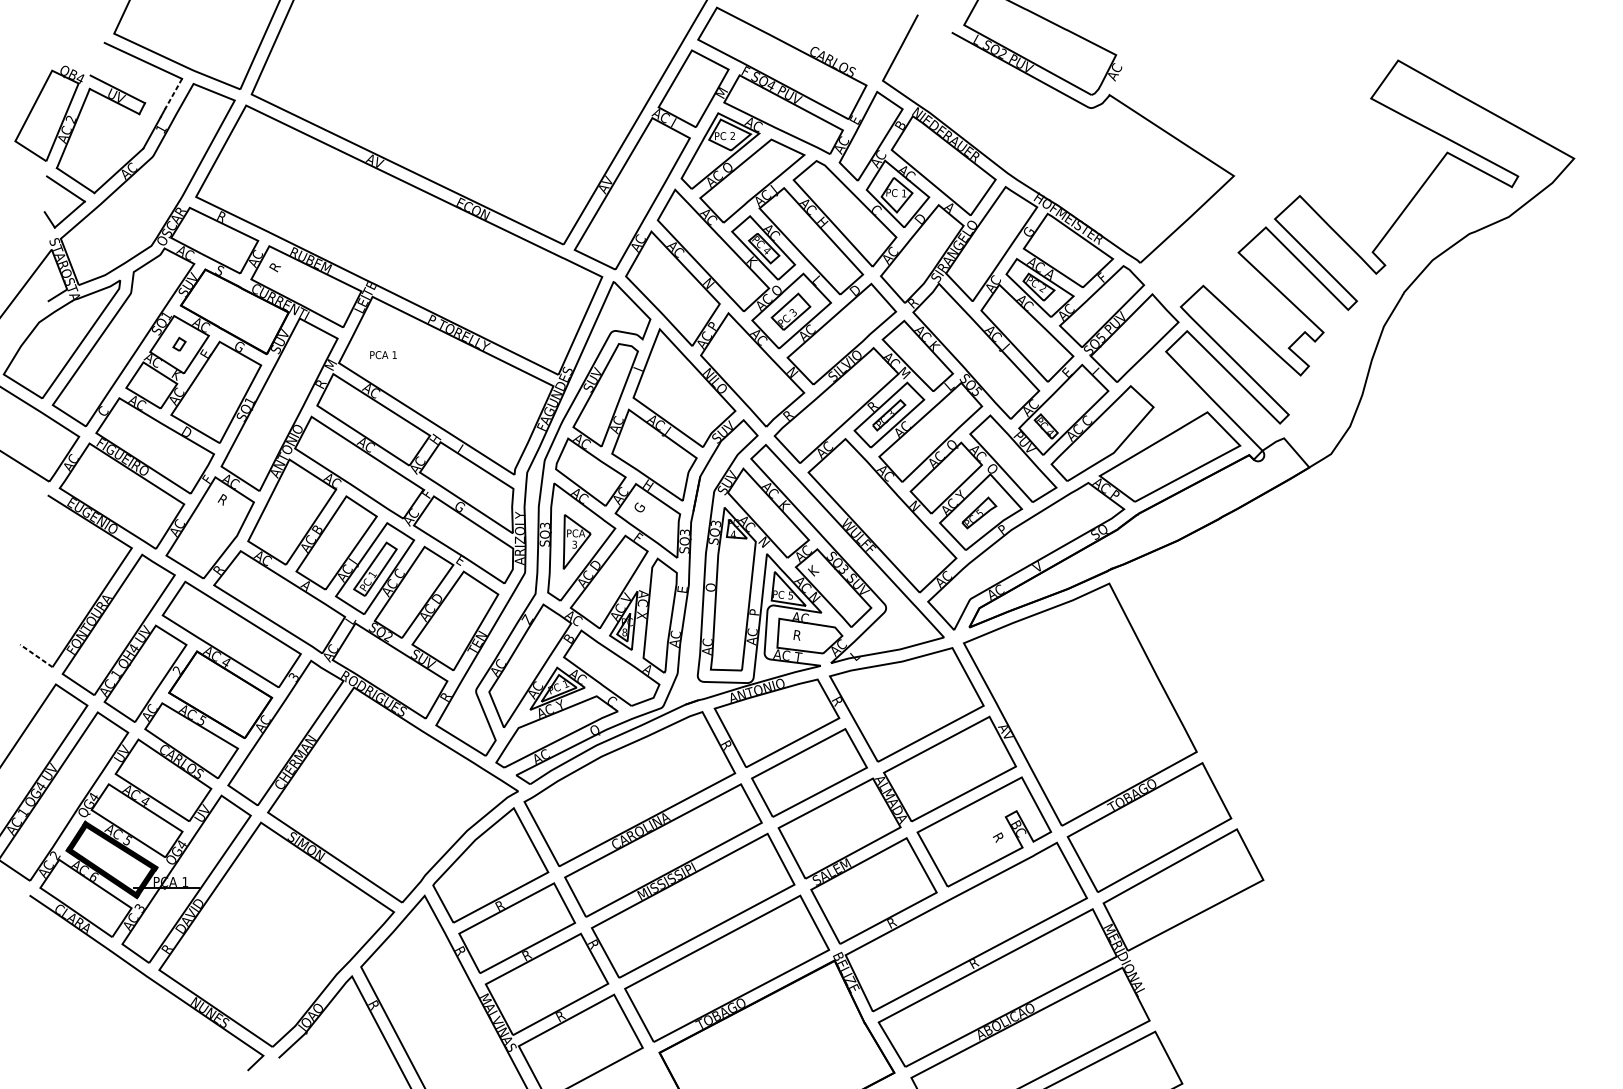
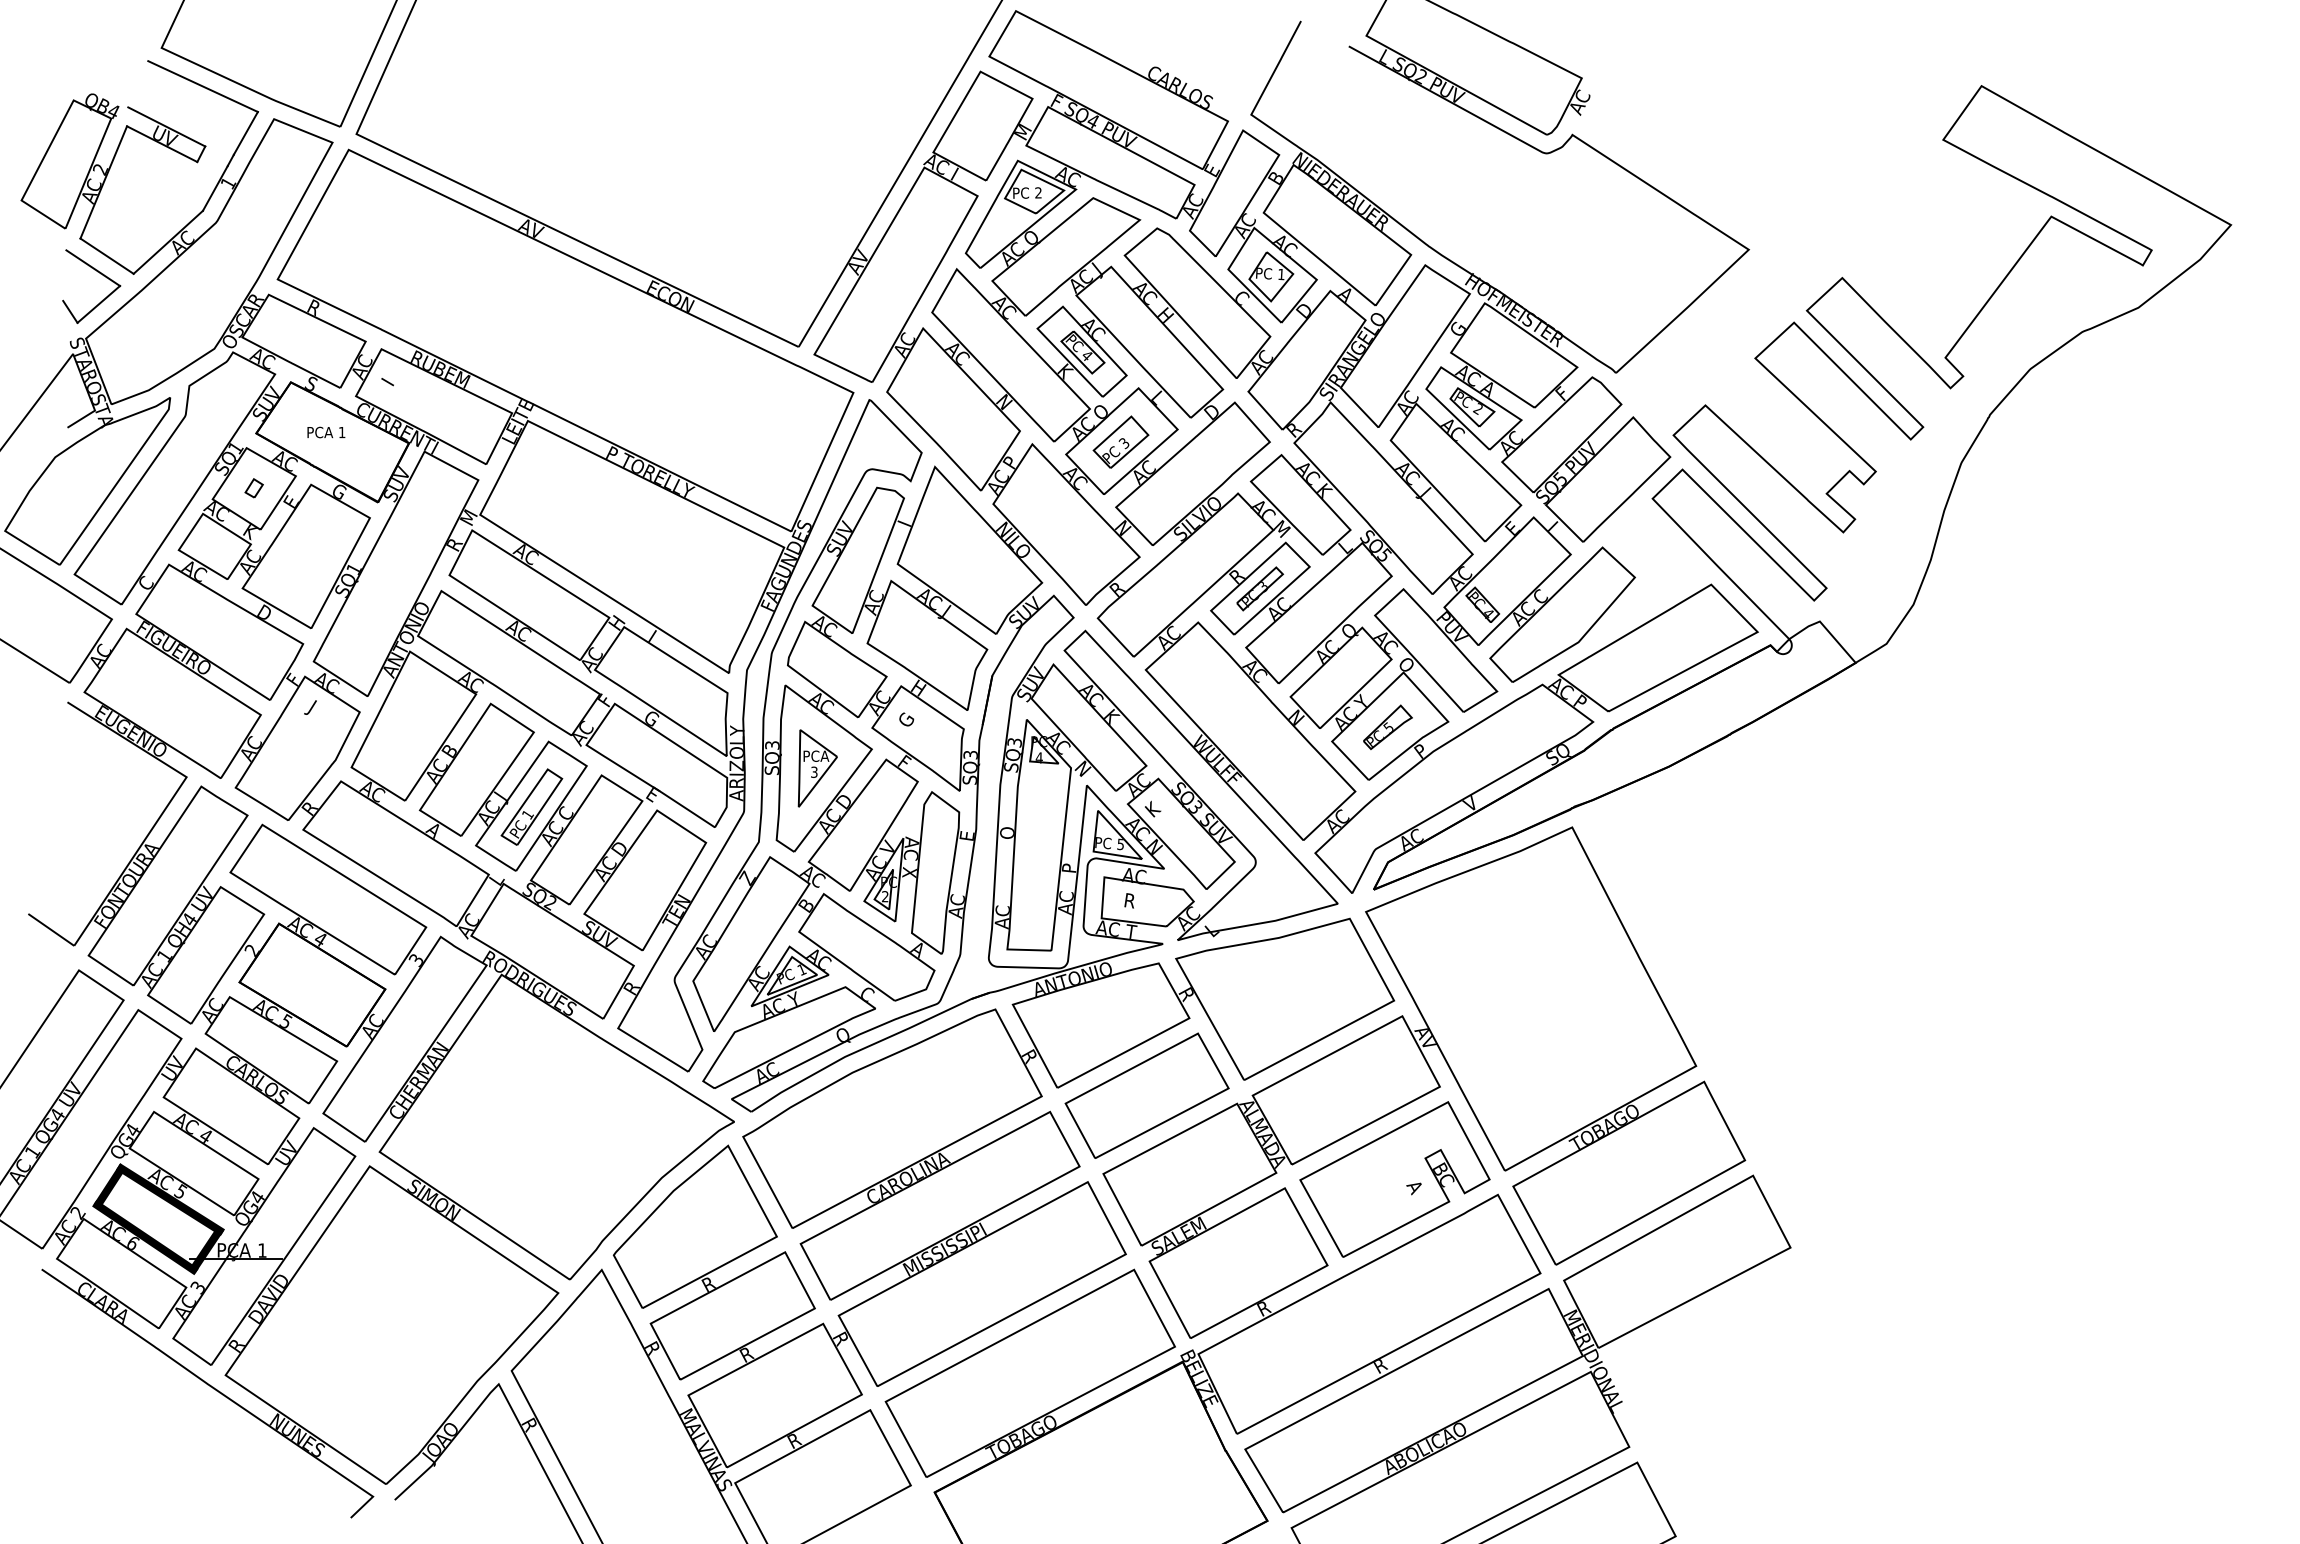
line: (173, 94) -> (245, 133), dashed -> solid
text: (275, 266) -> (390, 377), R -> I
text: (383, 355) -> (326, 432), moved
text: (220, 500) -> (312, 709), R -> J
text: (624, 632) -> (885, 896), 8 -> 2
line: (36, 655) -> (51, 929), dashed -> solid
text: (997, 837) -> (1413, 1187), R -> A

